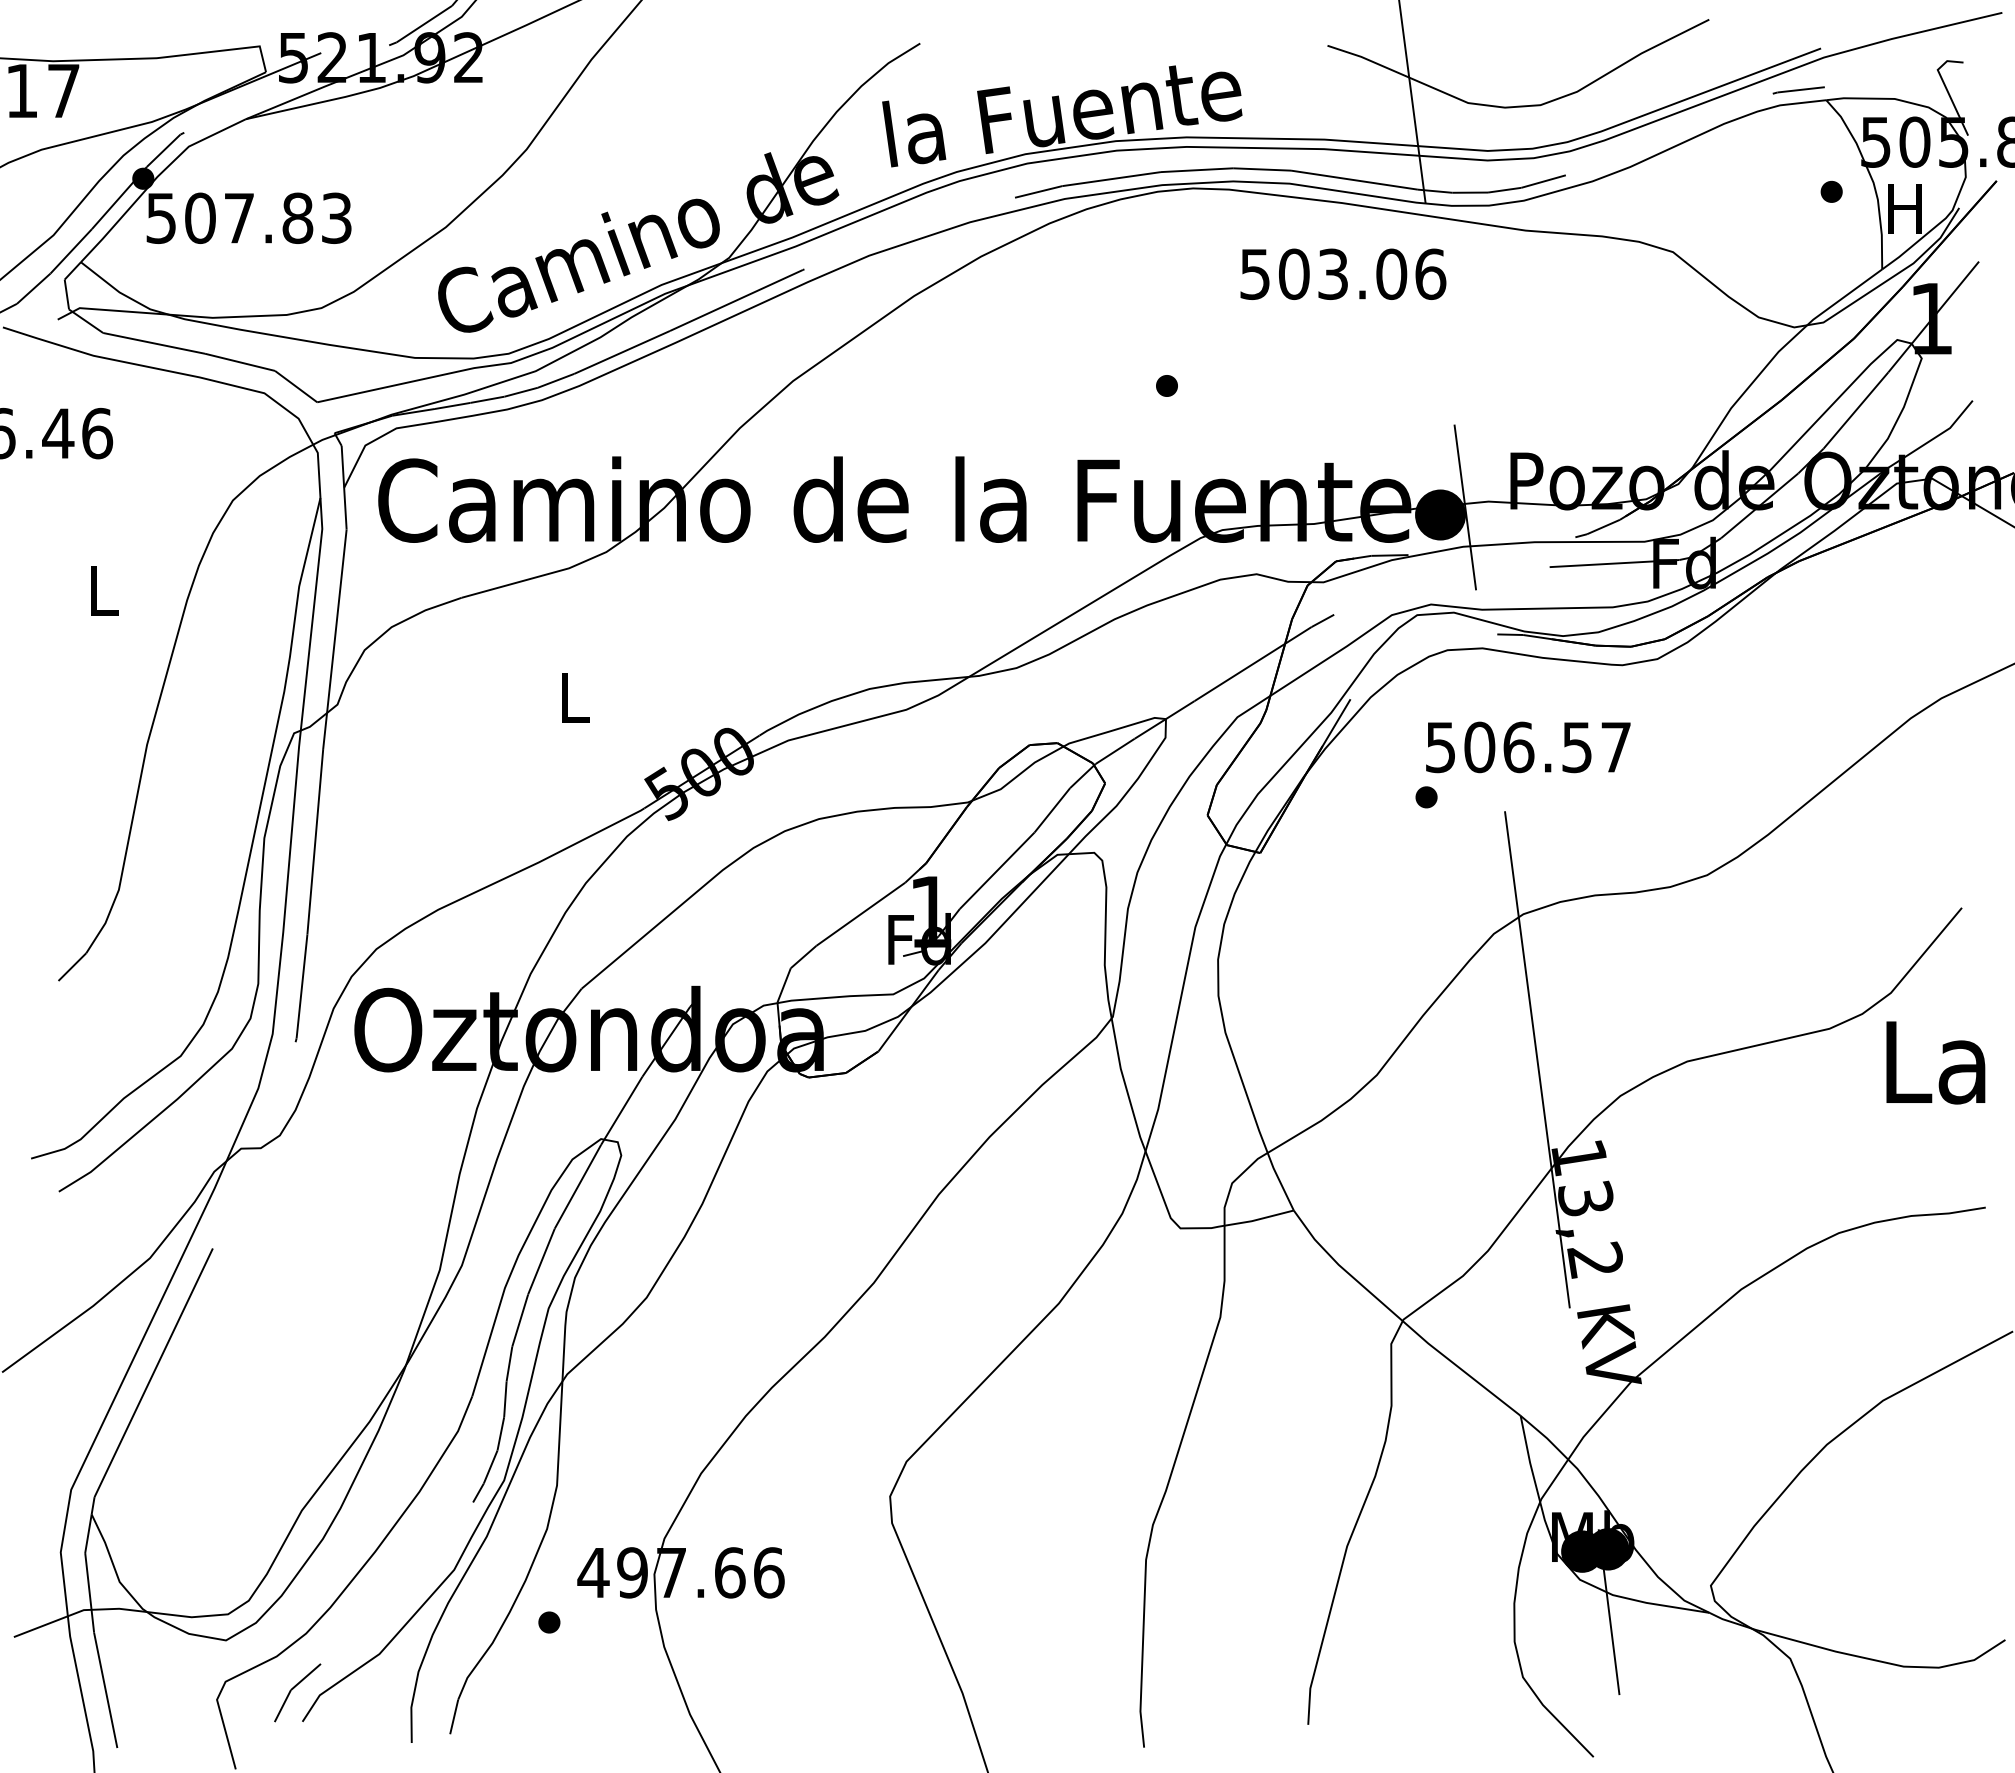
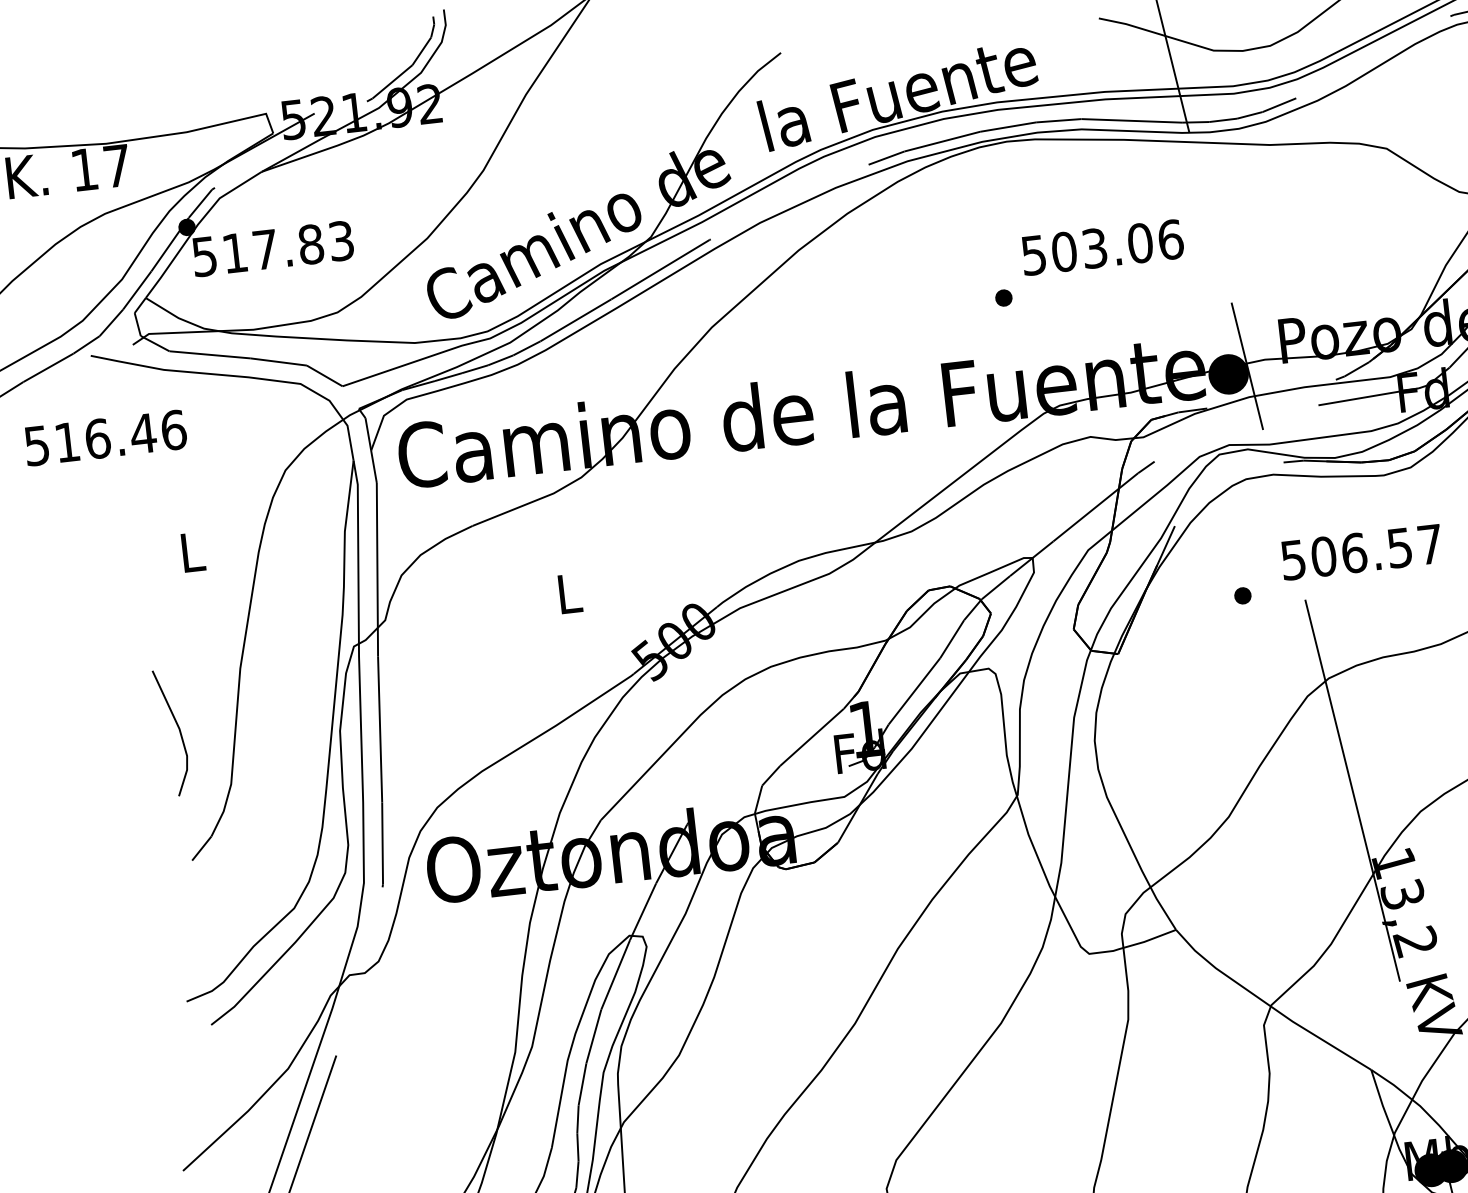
text: (200, 217) -> (235, 252), 507.83 -> 517.83
text: (1343, 273) -> (1102, 246), moved
text: (1528, 747) -> (1361, 552), moved
line: (60, 814) -> (178, 730), added

